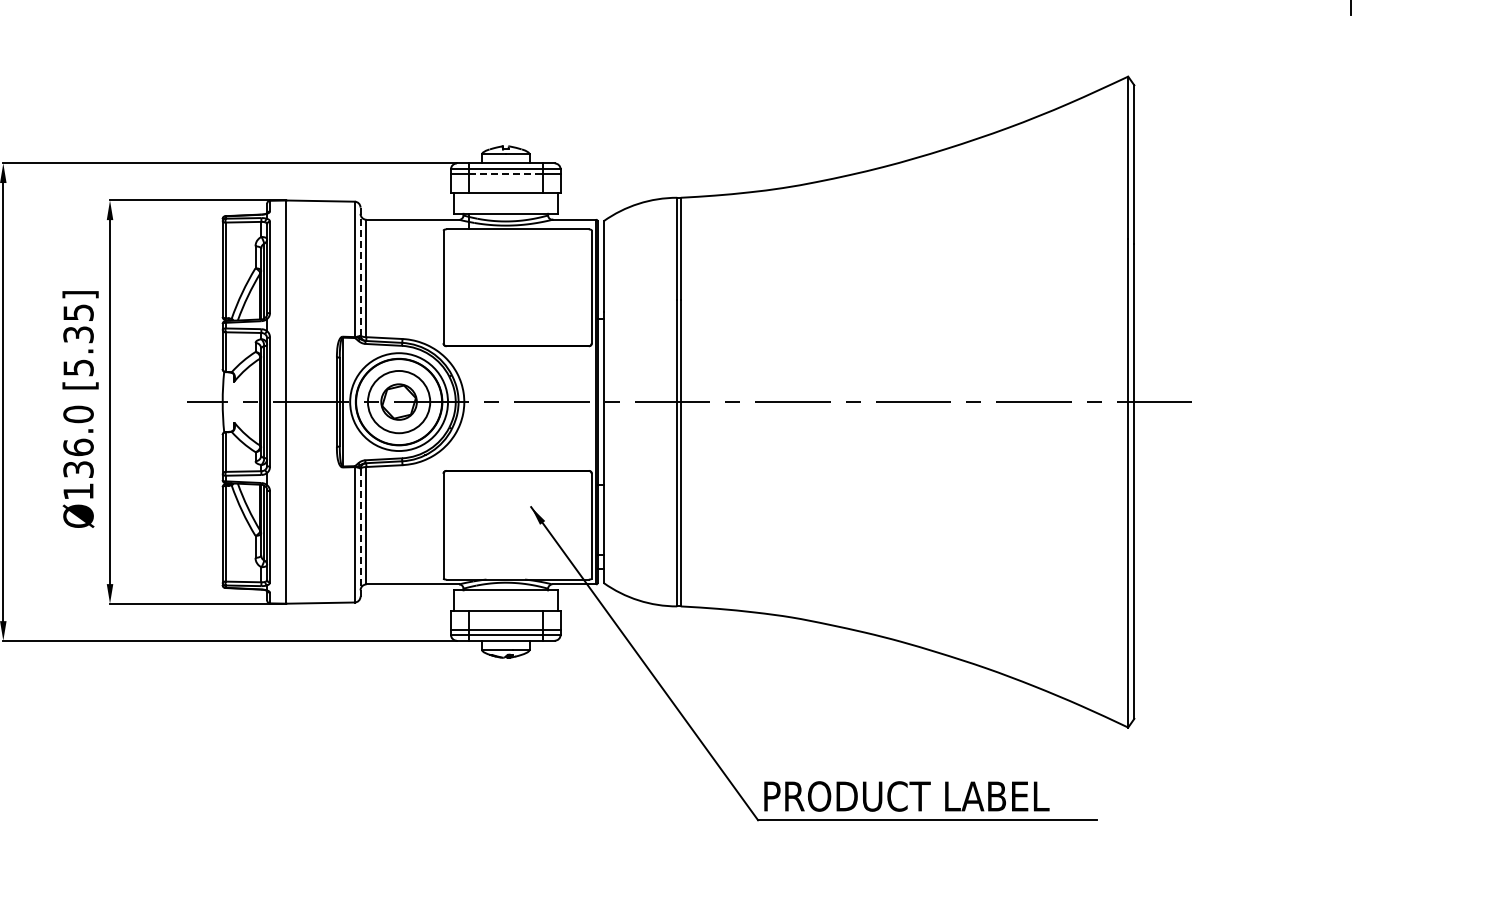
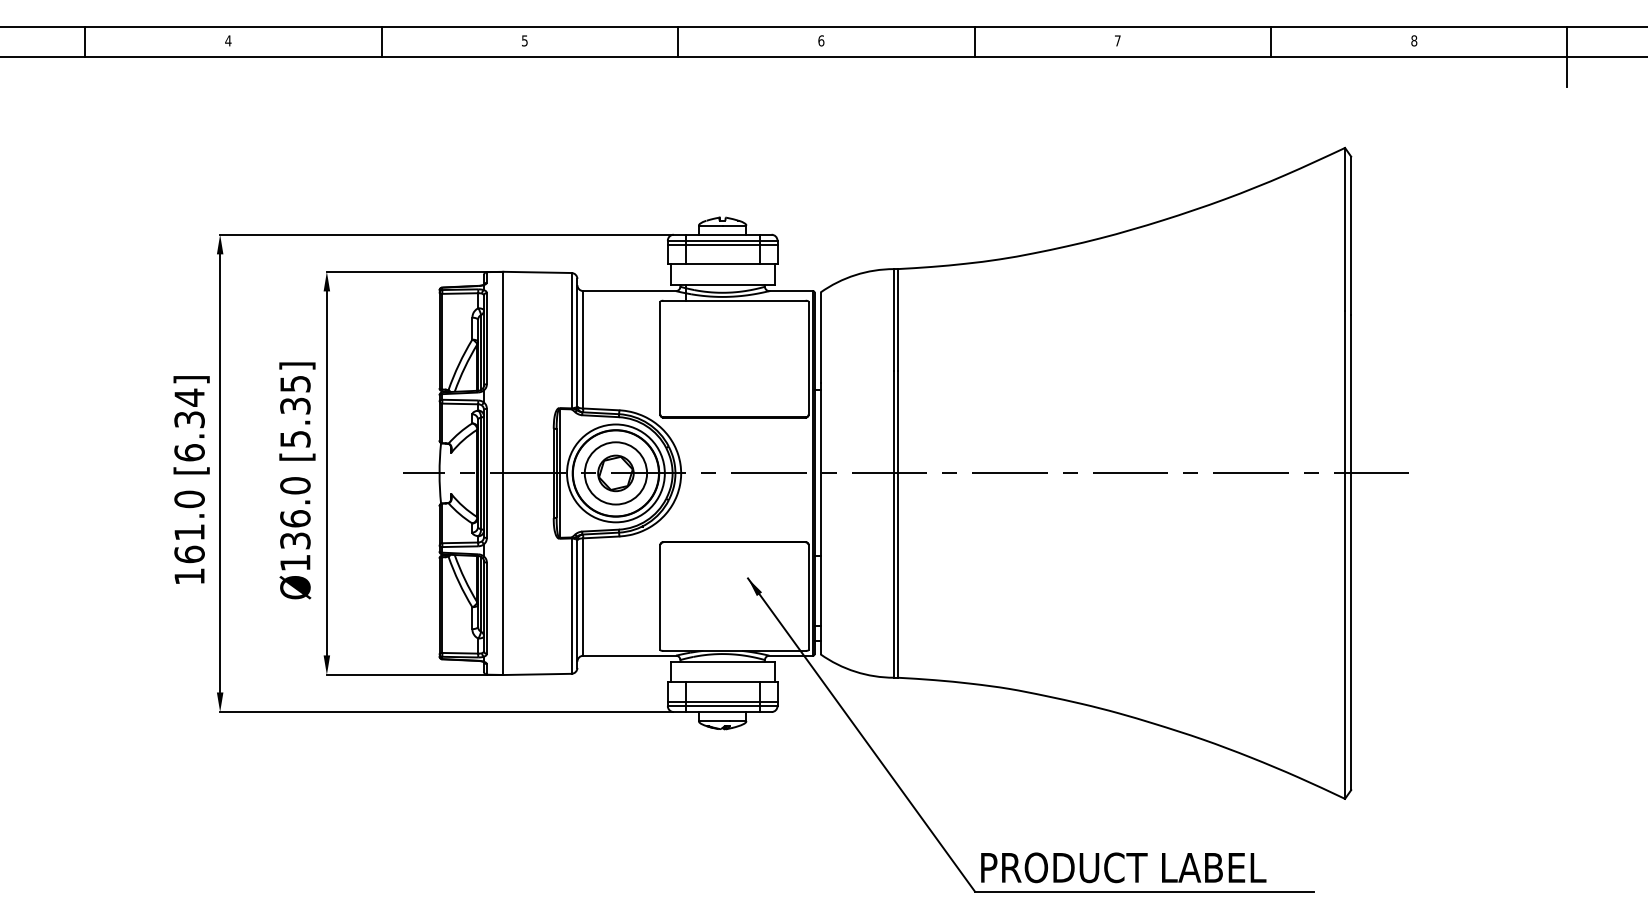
line: (506, 174) -> (723, 245), dashed -> solid
line: (360, 271) -> (577, 342), dashed -> solid
line: (360, 533) -> (577, 604), dashed -> solid

